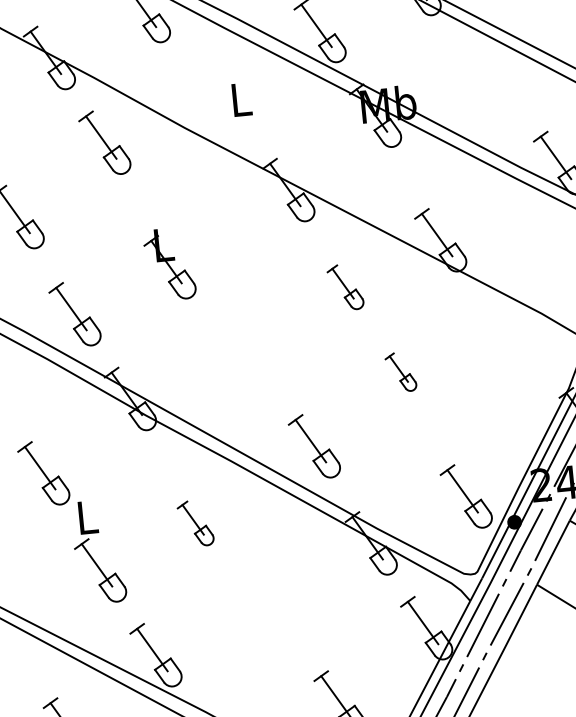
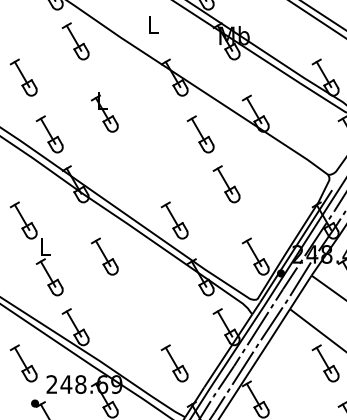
part: (345, 287) -> (200, 134), size x1.43
part: (400, 372) -> (226, 184), size x1.67
part: (194, 523) -> (104, 256), size x1.43

